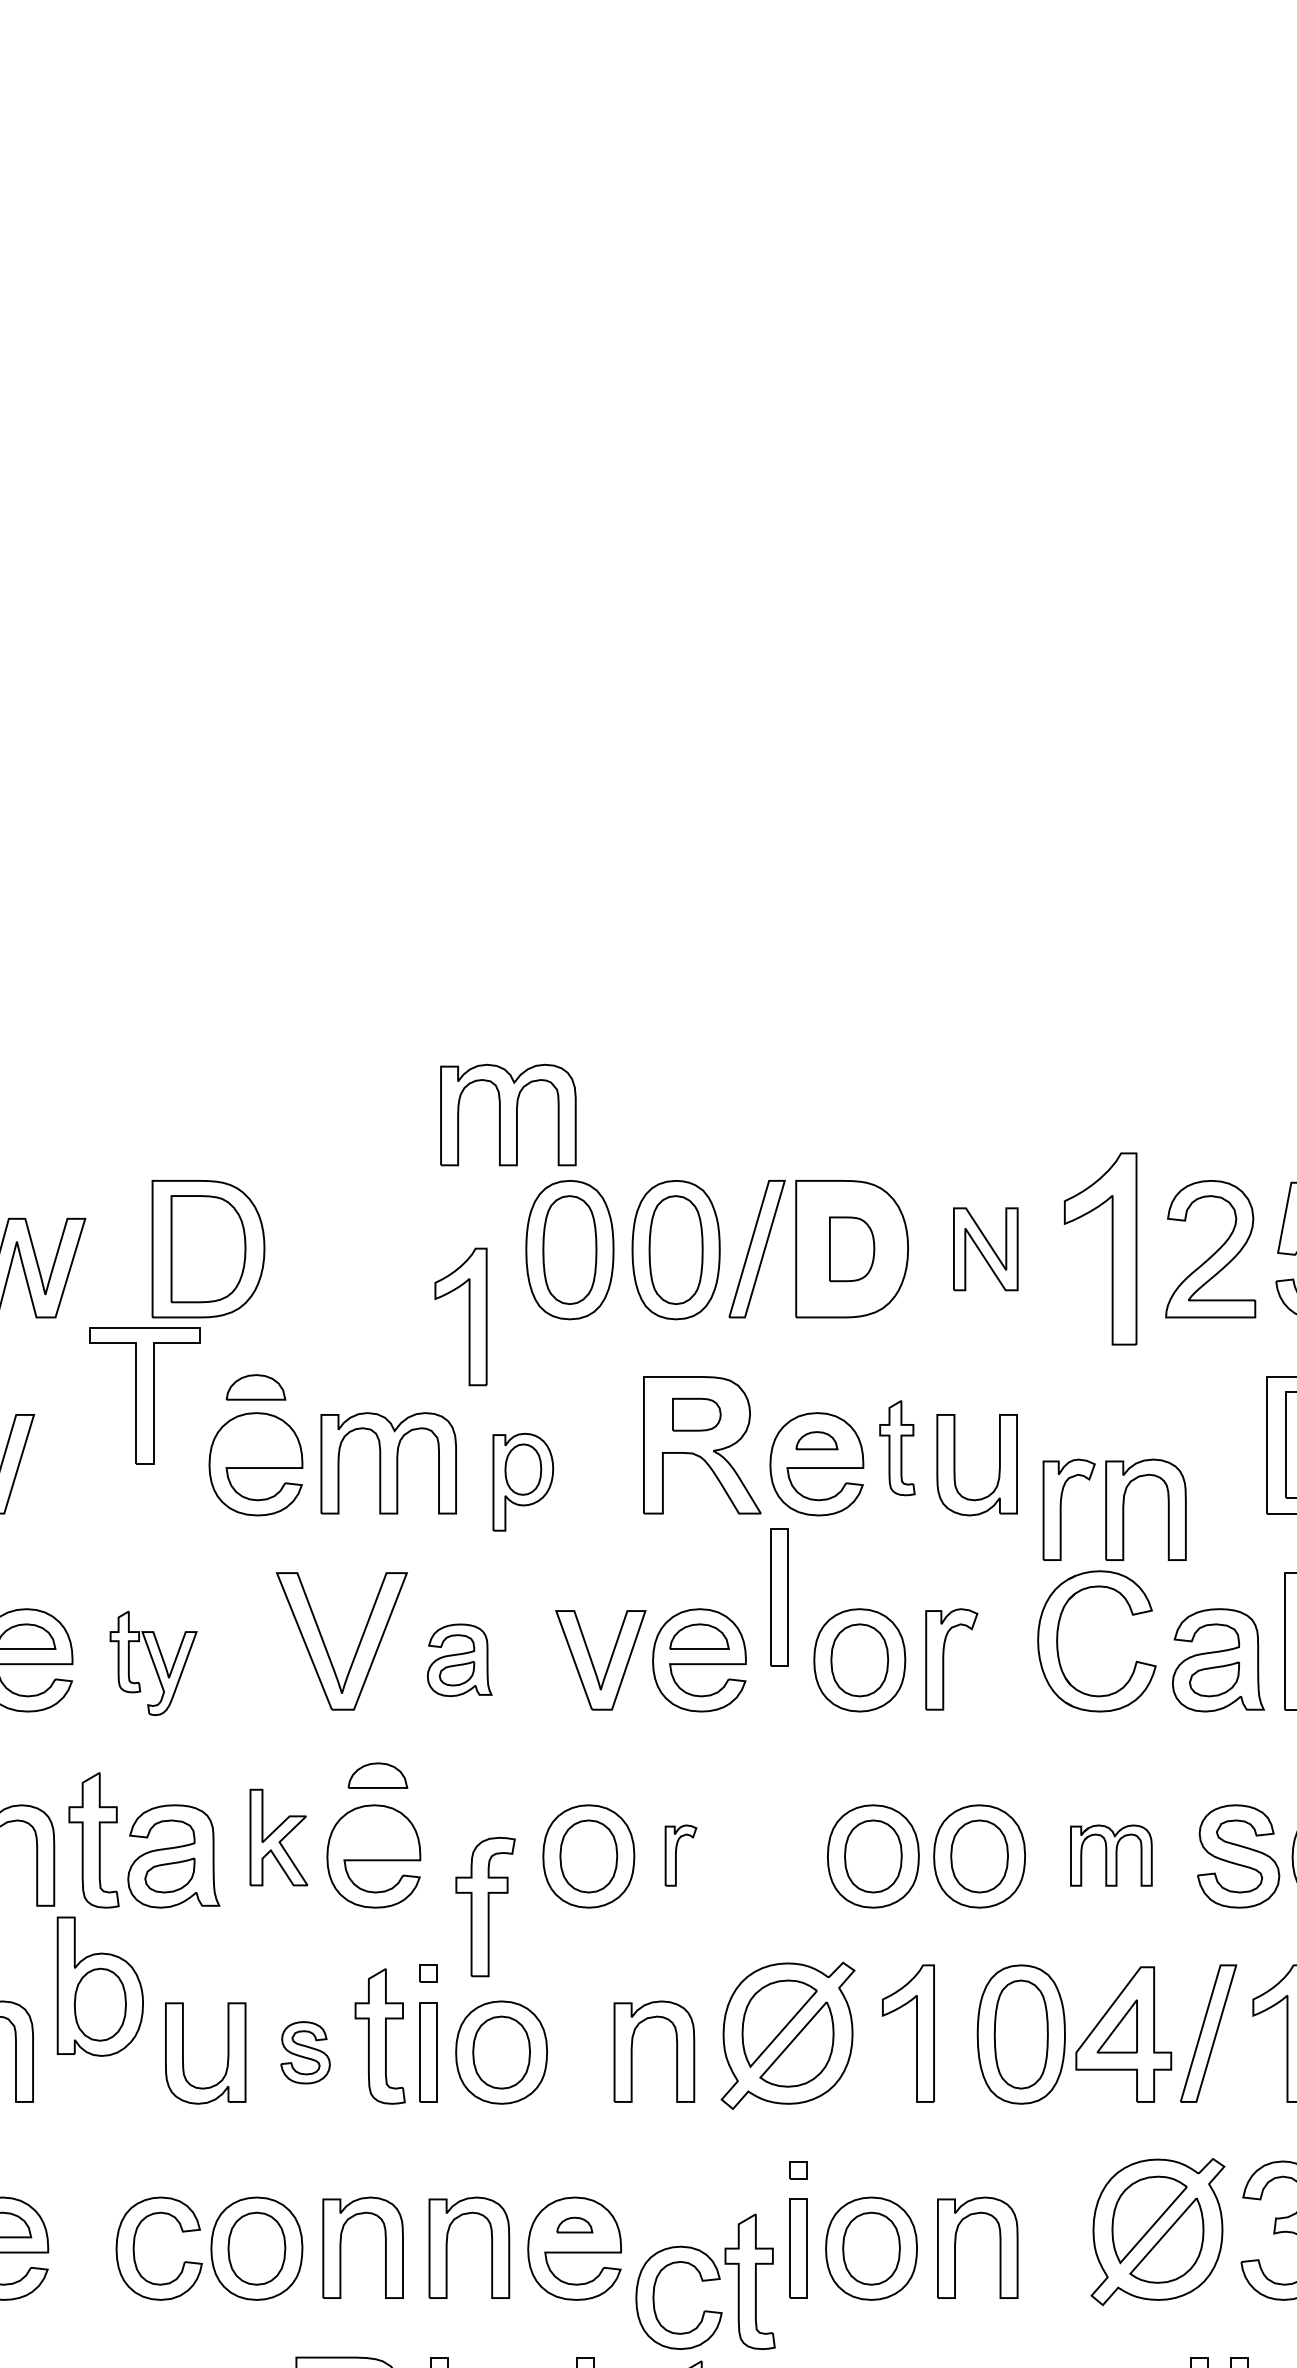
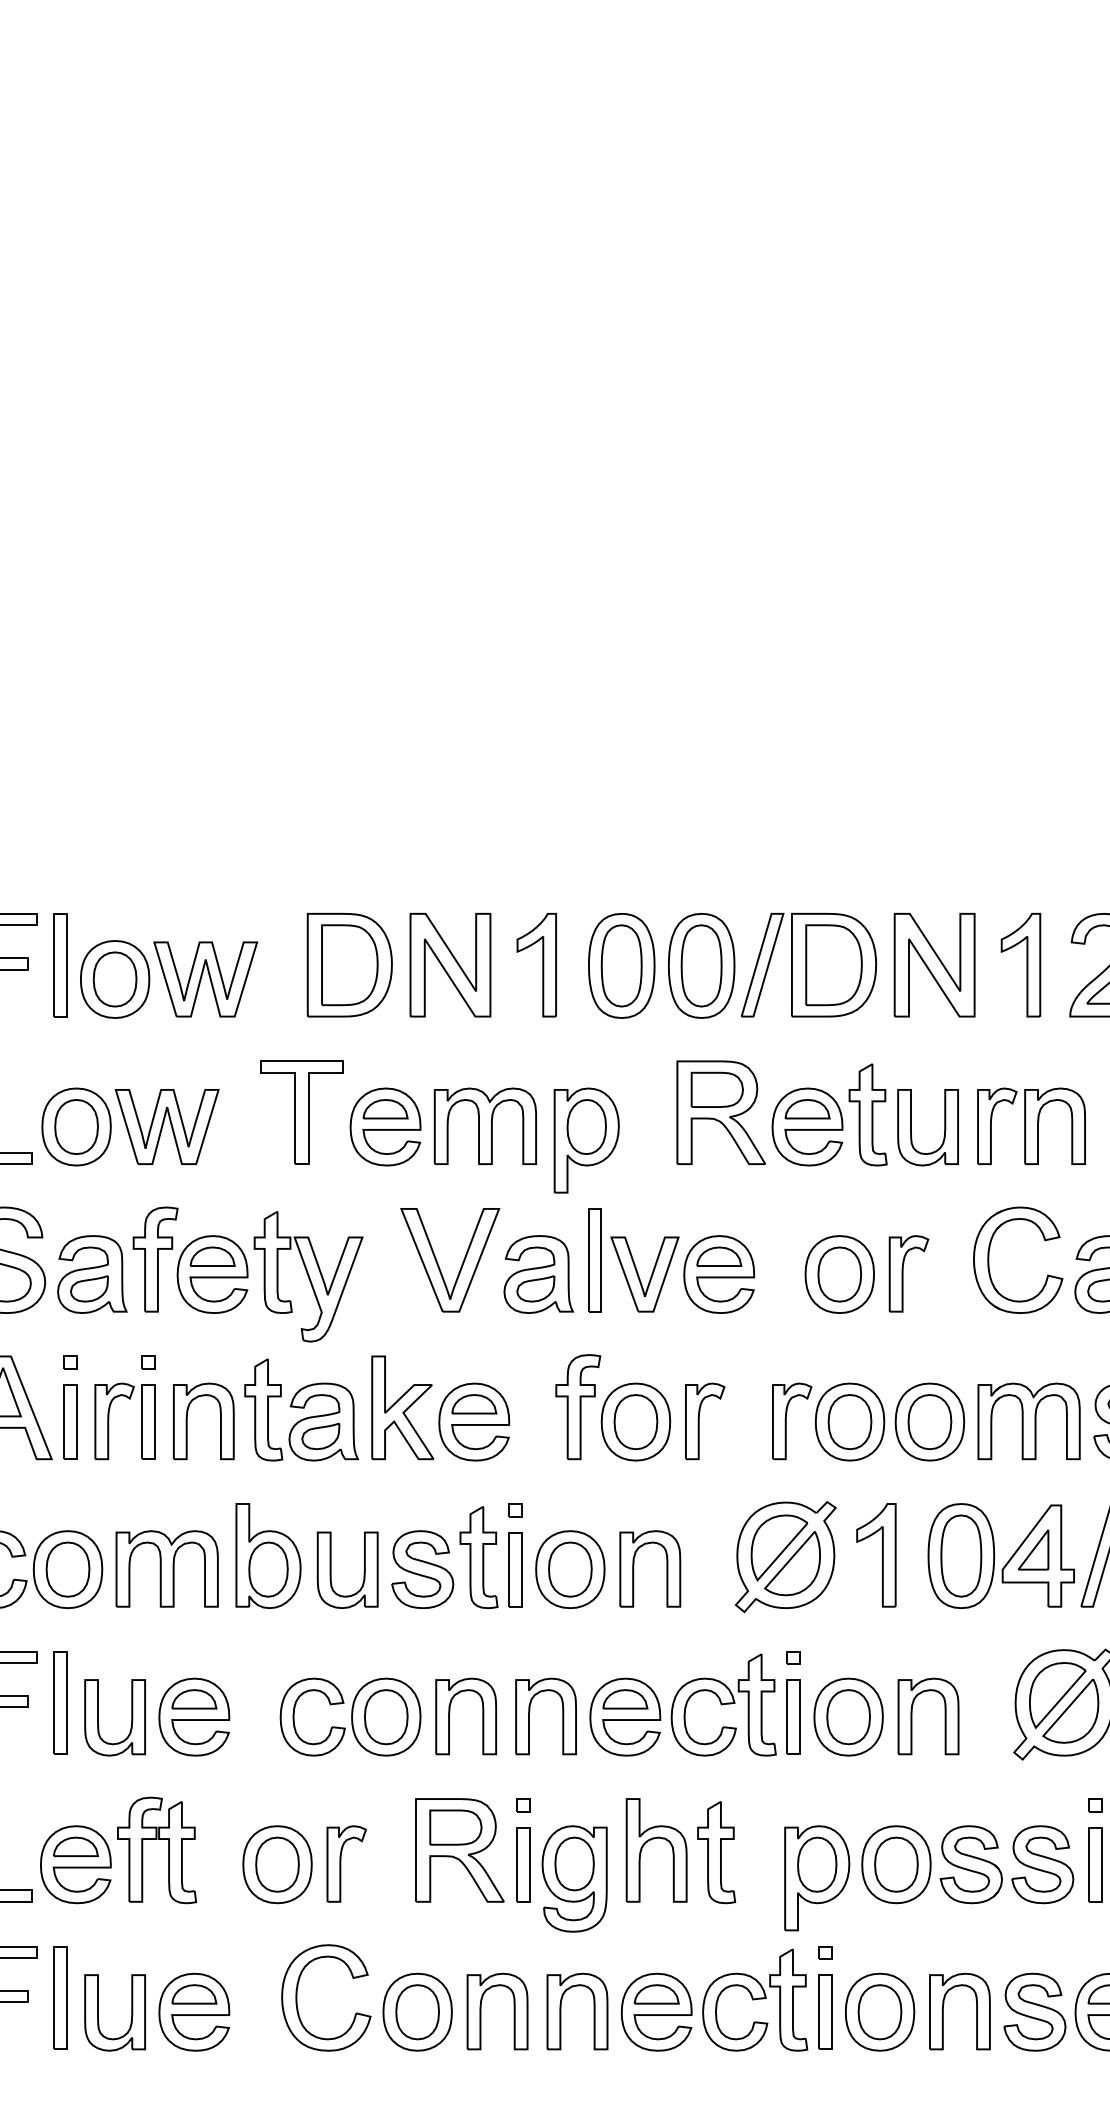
part: (507, 1113) -> (574, 863), removed
part: (342, 1249) -> (450, 965), added
part: (851, 1249) -> (833, 965), size x1.67
part: (985, 1249) -> (934, 965), size x1.67
part: (1099, 1249) -> (1020, 965), size x0.71
part: (460, 1317) -> (536, 965), moved
part: (255, 1387) -> (385, 1109), moved
part: (144, 1395) -> (301, 1112), moved
part: (695, 1414) -> (716, 1089), size x1.43
part: (816, 1440) -> (807, 1109), size x1.43
part: (896, 1447) -> (867, 1114), size x1.43
part: (523, 1482) -> (586, 1140), size x1.43
part: (1114, 1508) -> (1031, 1125), moved
part: (778, 1597) -> (594, 1260), moved
part: (459, 1660) -> (538, 1274), size x1.43
part: (153, 1662) -> (308, 1276), size x1.67
part: (378, 1775) -> (474, 1404), moved
part: (278, 1837) -> (402, 1407), size x1.43
part: (681, 1855) -> (705, 1421), size x1.67
part: (796, 1855) -> (792, 1421), added
part: (1110, 1855) -> (1028, 1421), size x1.67
part: (485, 1907) -> (578, 1407), moved
part: (100, 1987) -> (268, 1556), moved
part: (633, 2051) -> (634, 1568), moved
part: (305, 2052) -> (422, 1569), size x1.67
part: (574, 2225) -> (625, 1699), size x1.67
part: (705, 2281) -> (723, 1704), moved

